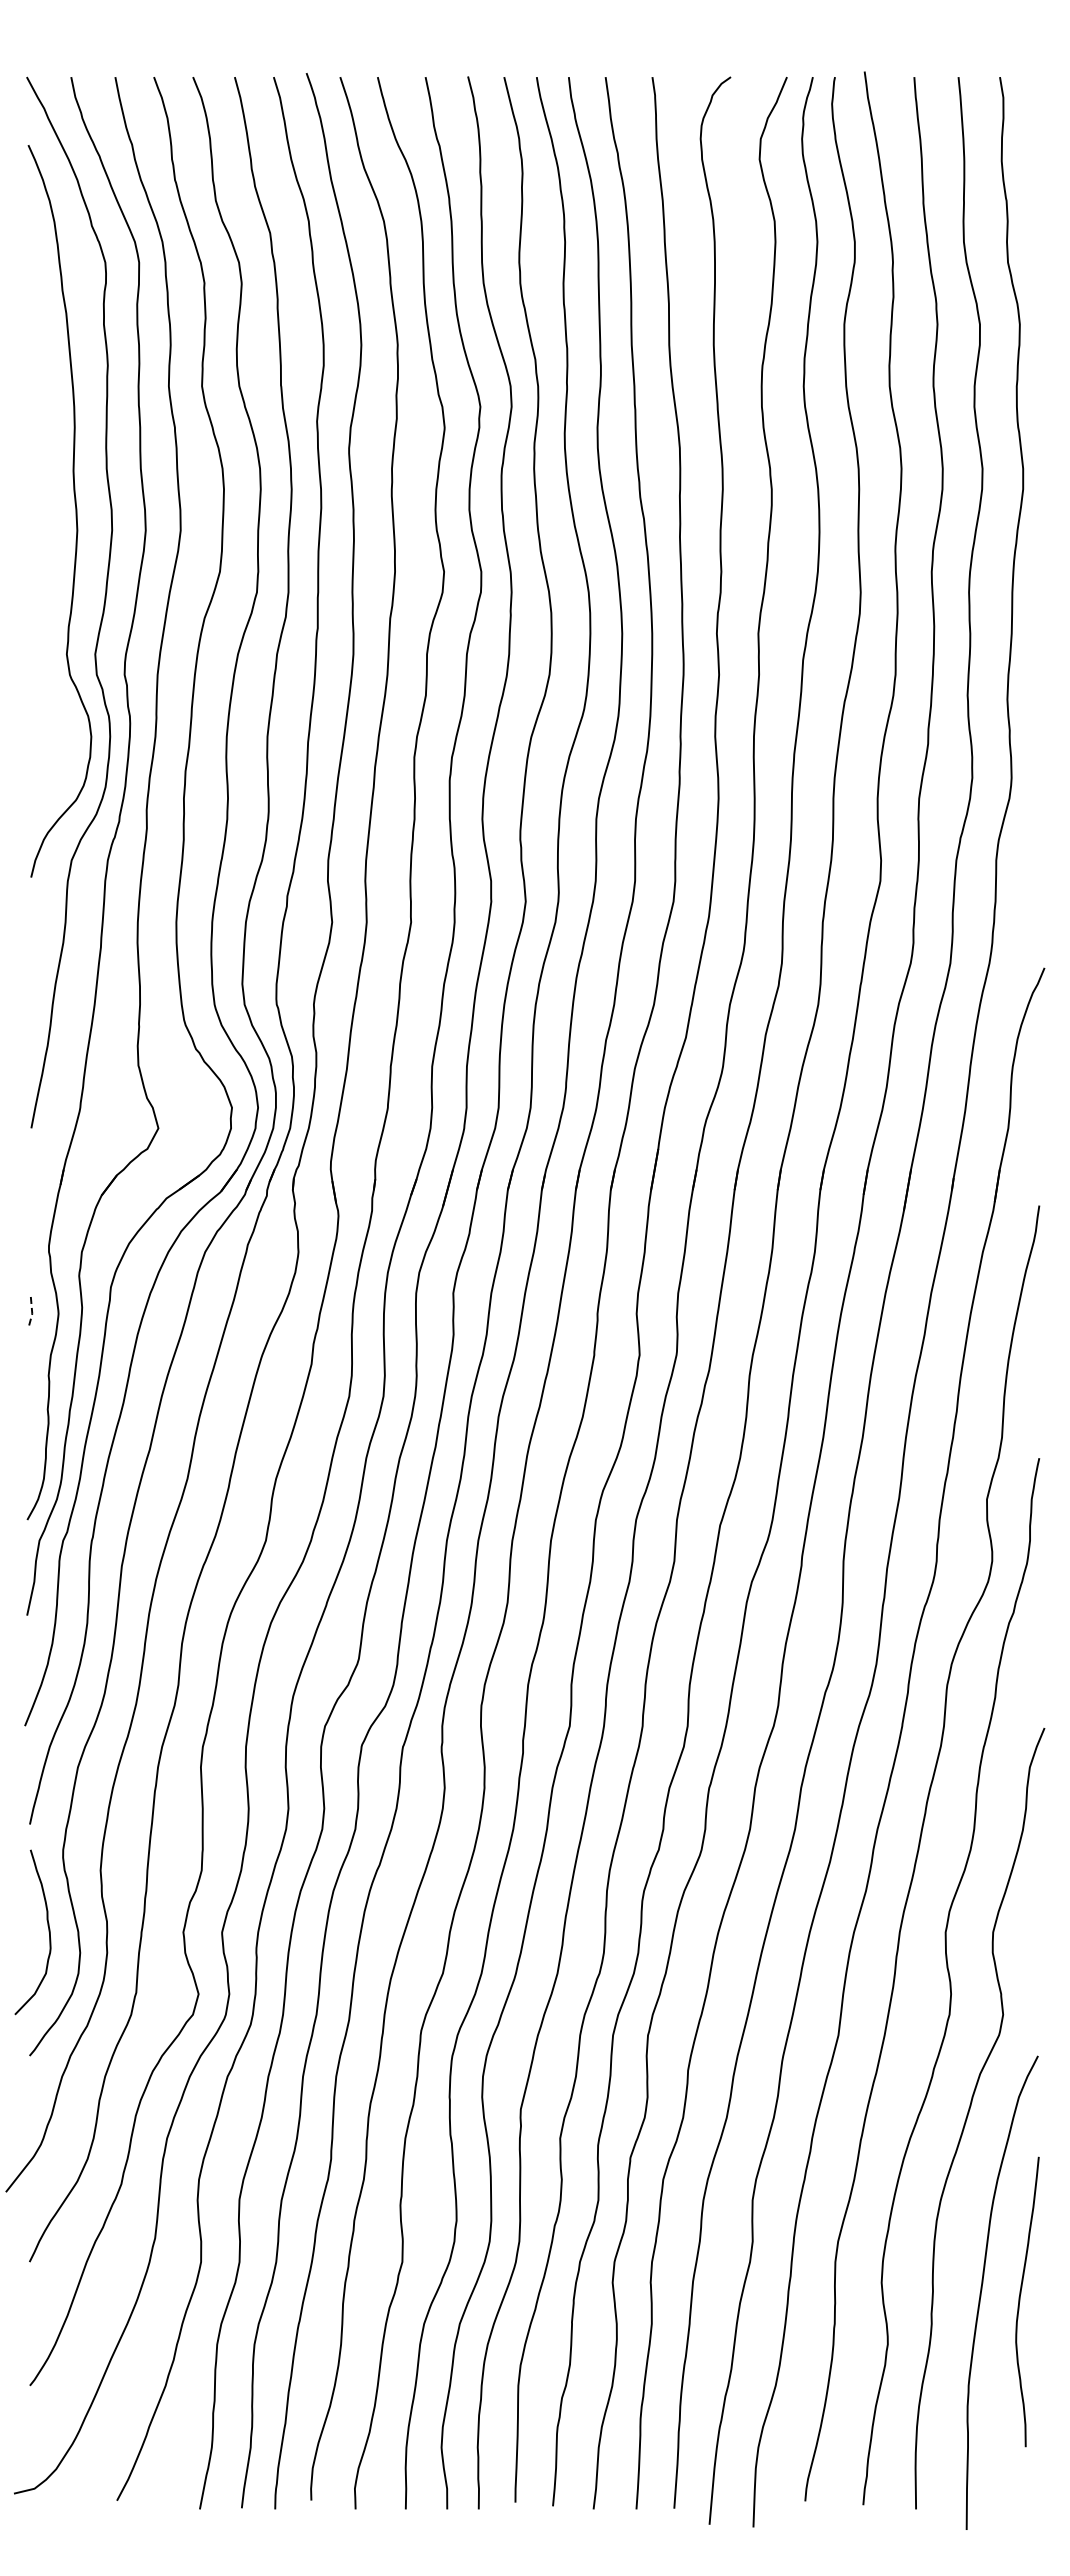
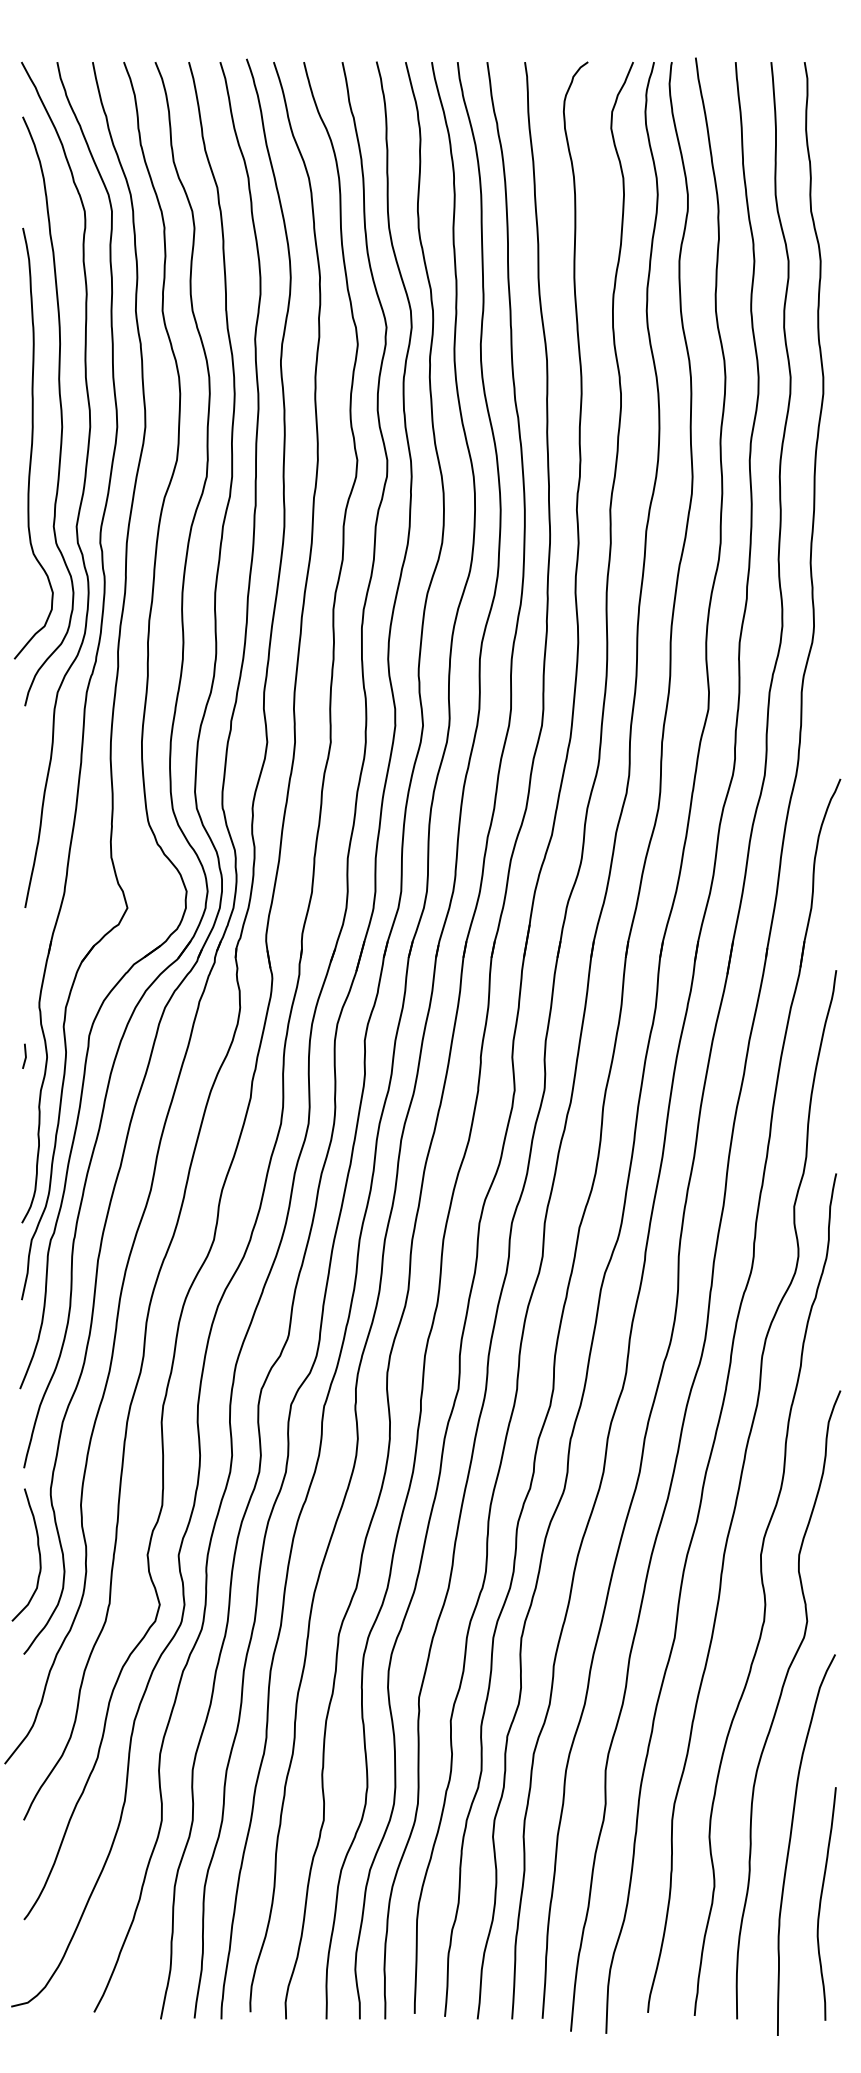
curve: (40, 551) -> (32, 443), added
line: (32, 1313) -> (26, 1057), dashed -> solid
curve: (1020, 2301) -> (821, 1903), moved

